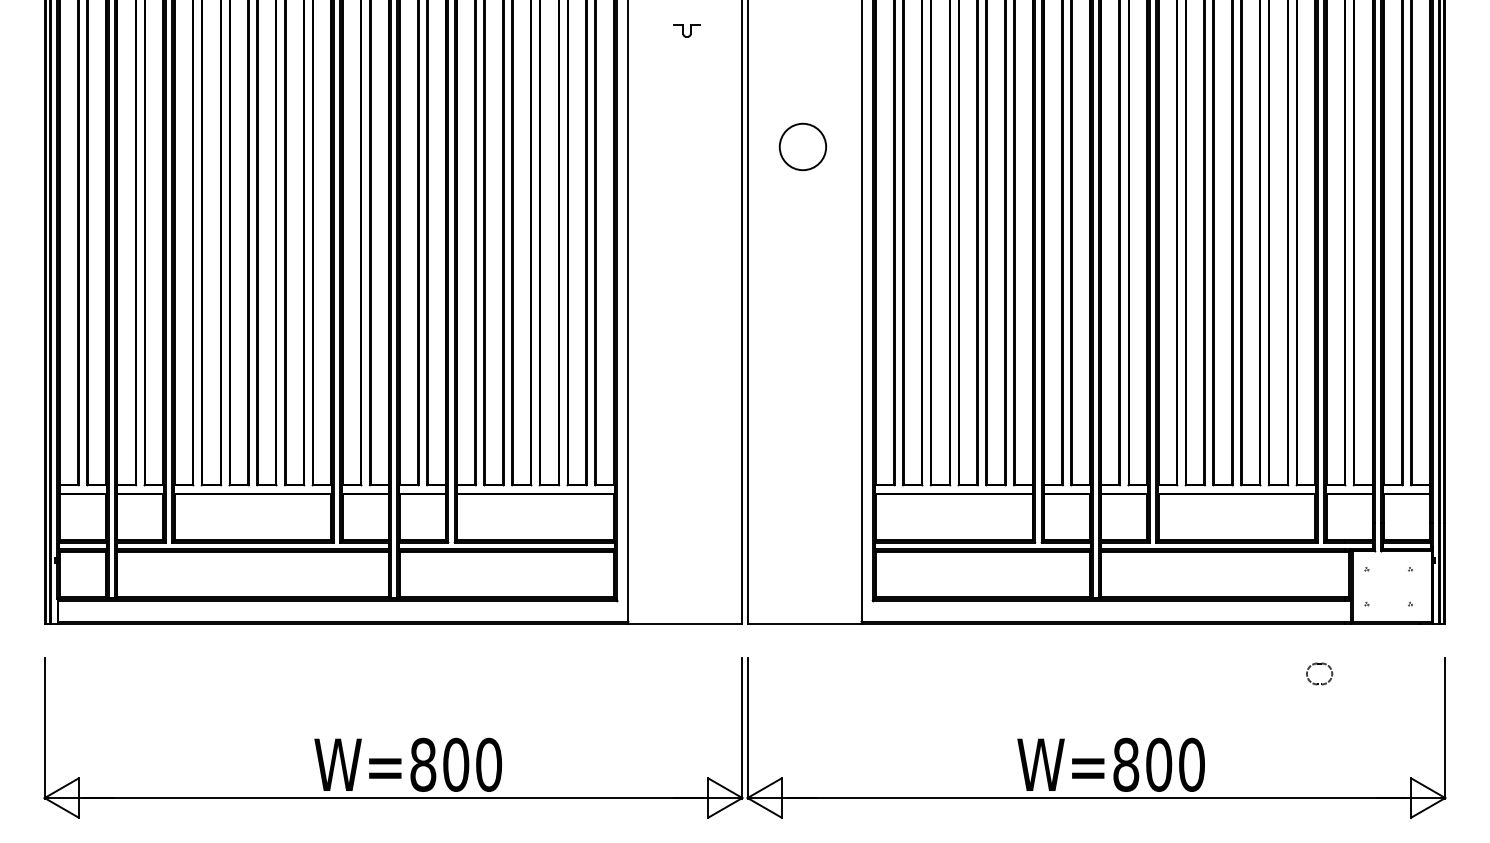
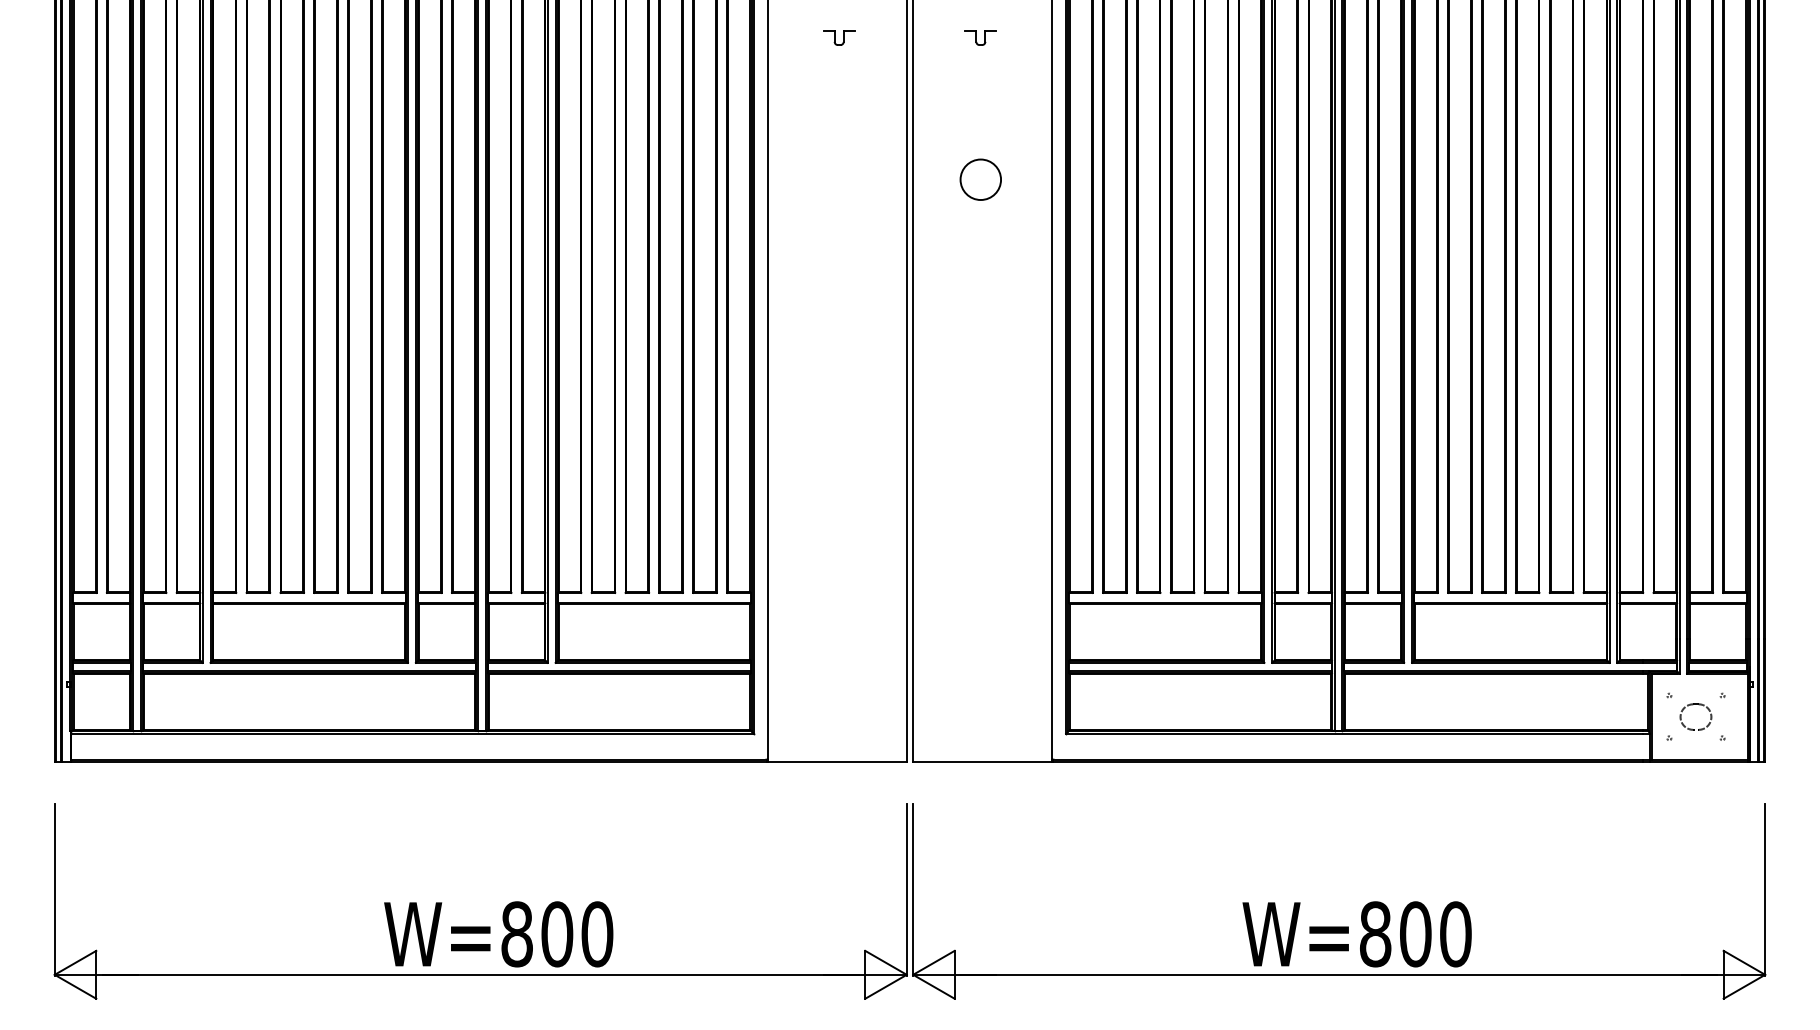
part: (802, 30) -> (980, 37), added
circle: (802, 146) -> (980, 179), size x0.71
part: (1319, 664) -> (1695, 705), moved

